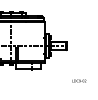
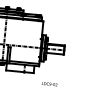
text: (79, 80) -> (49, 83), moved

